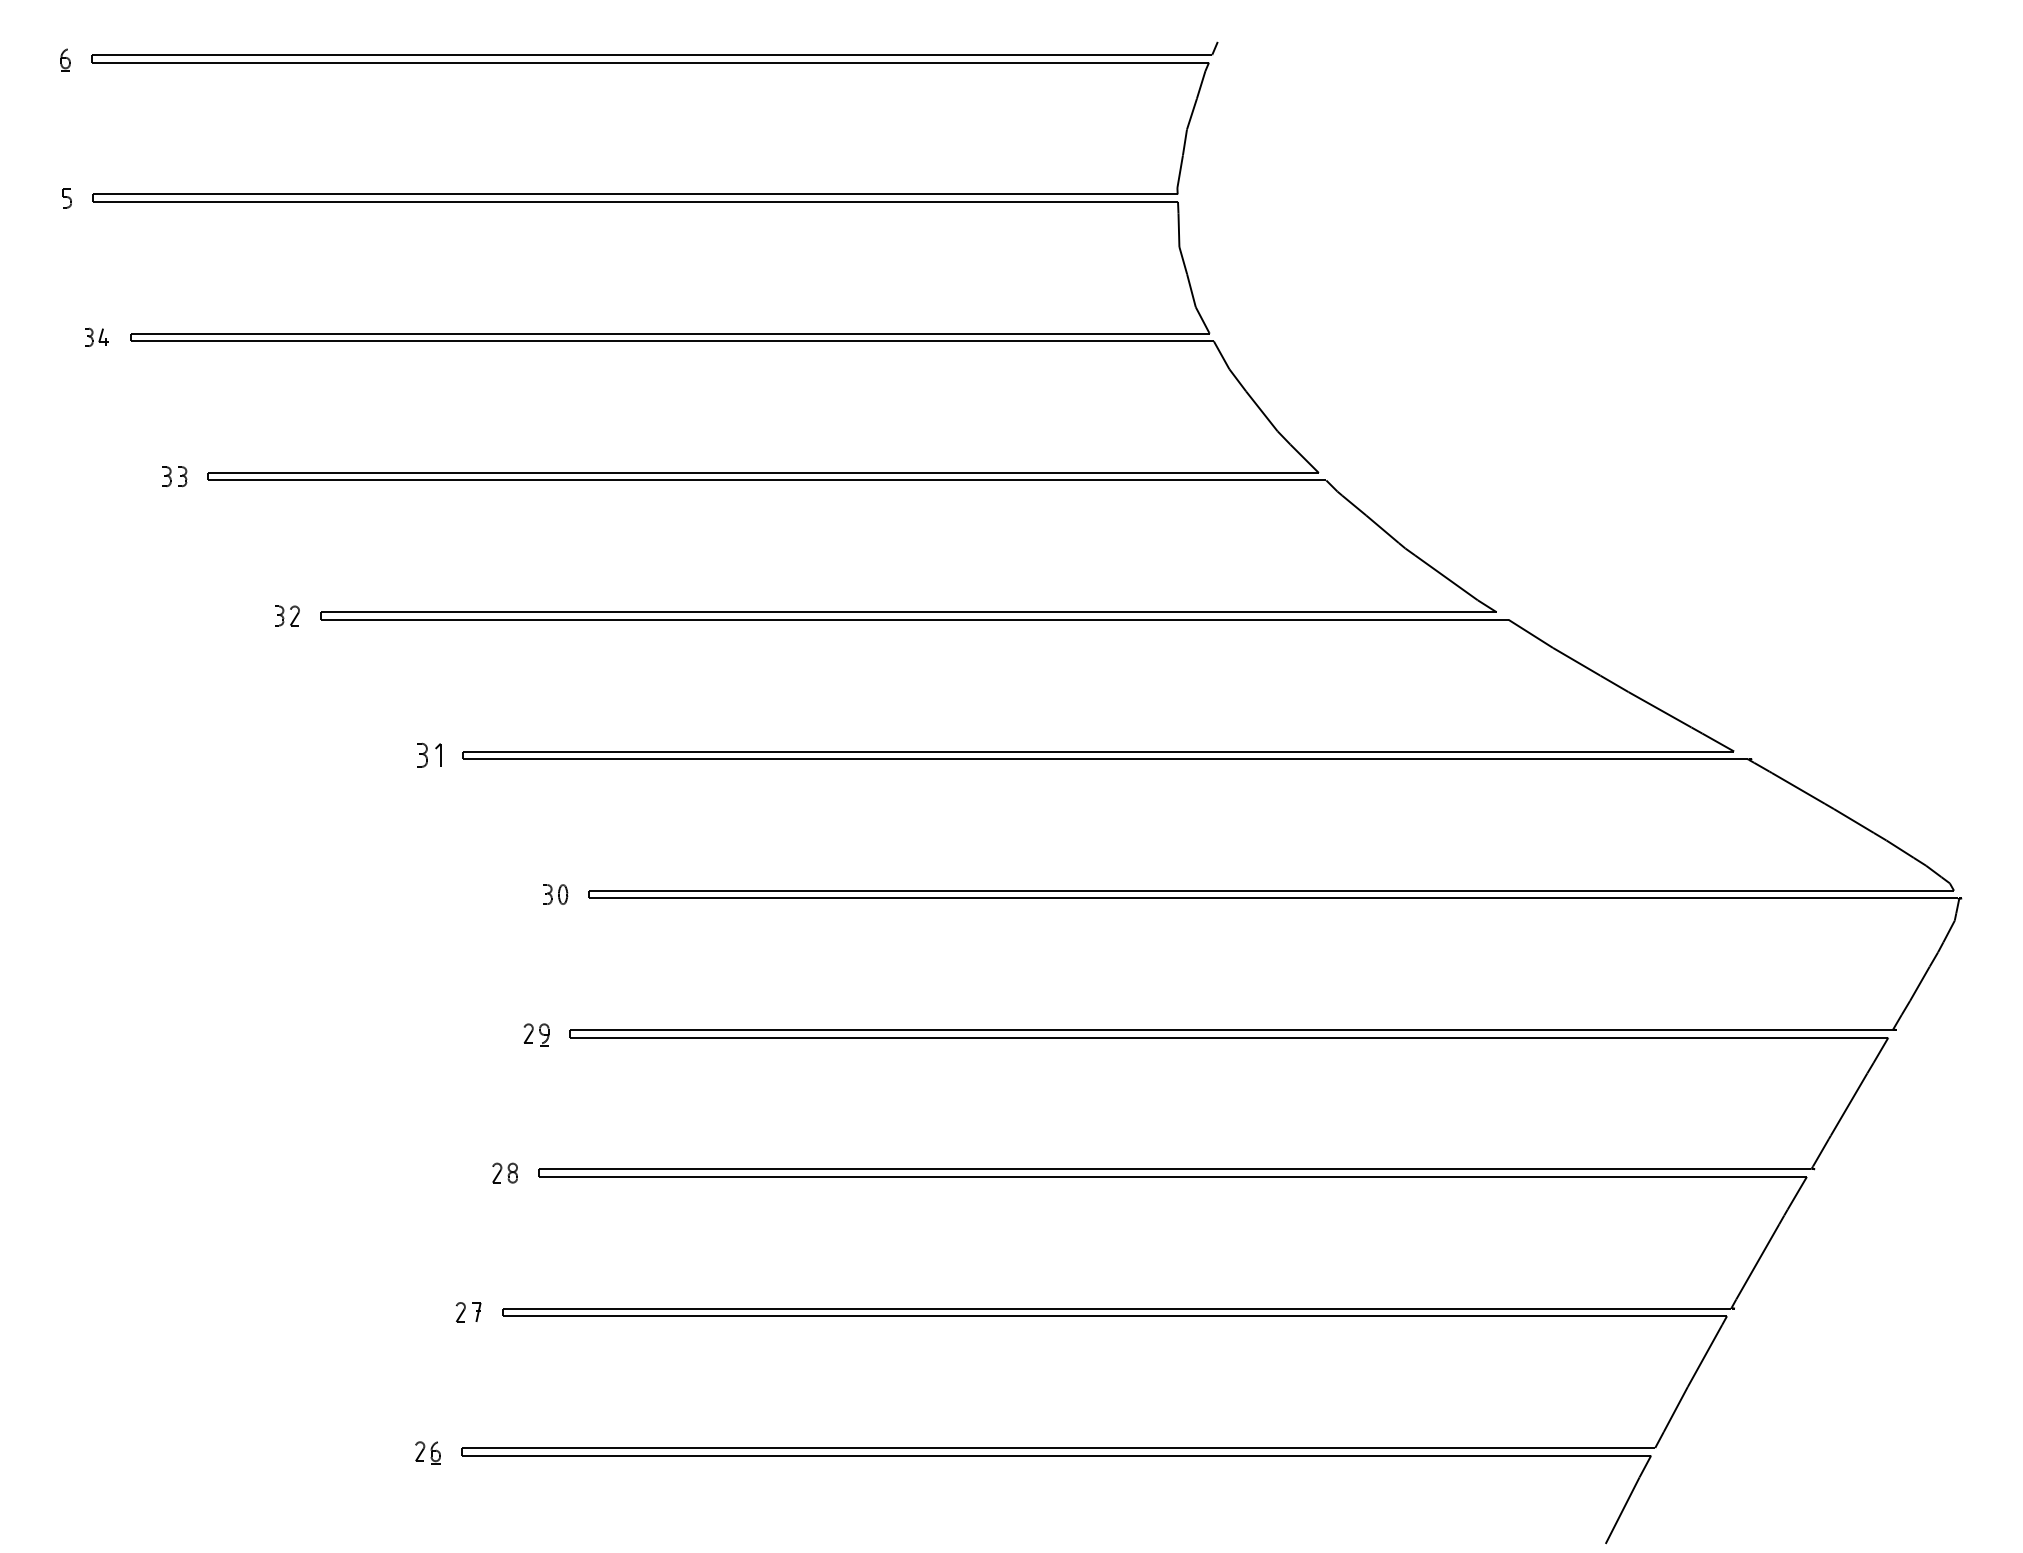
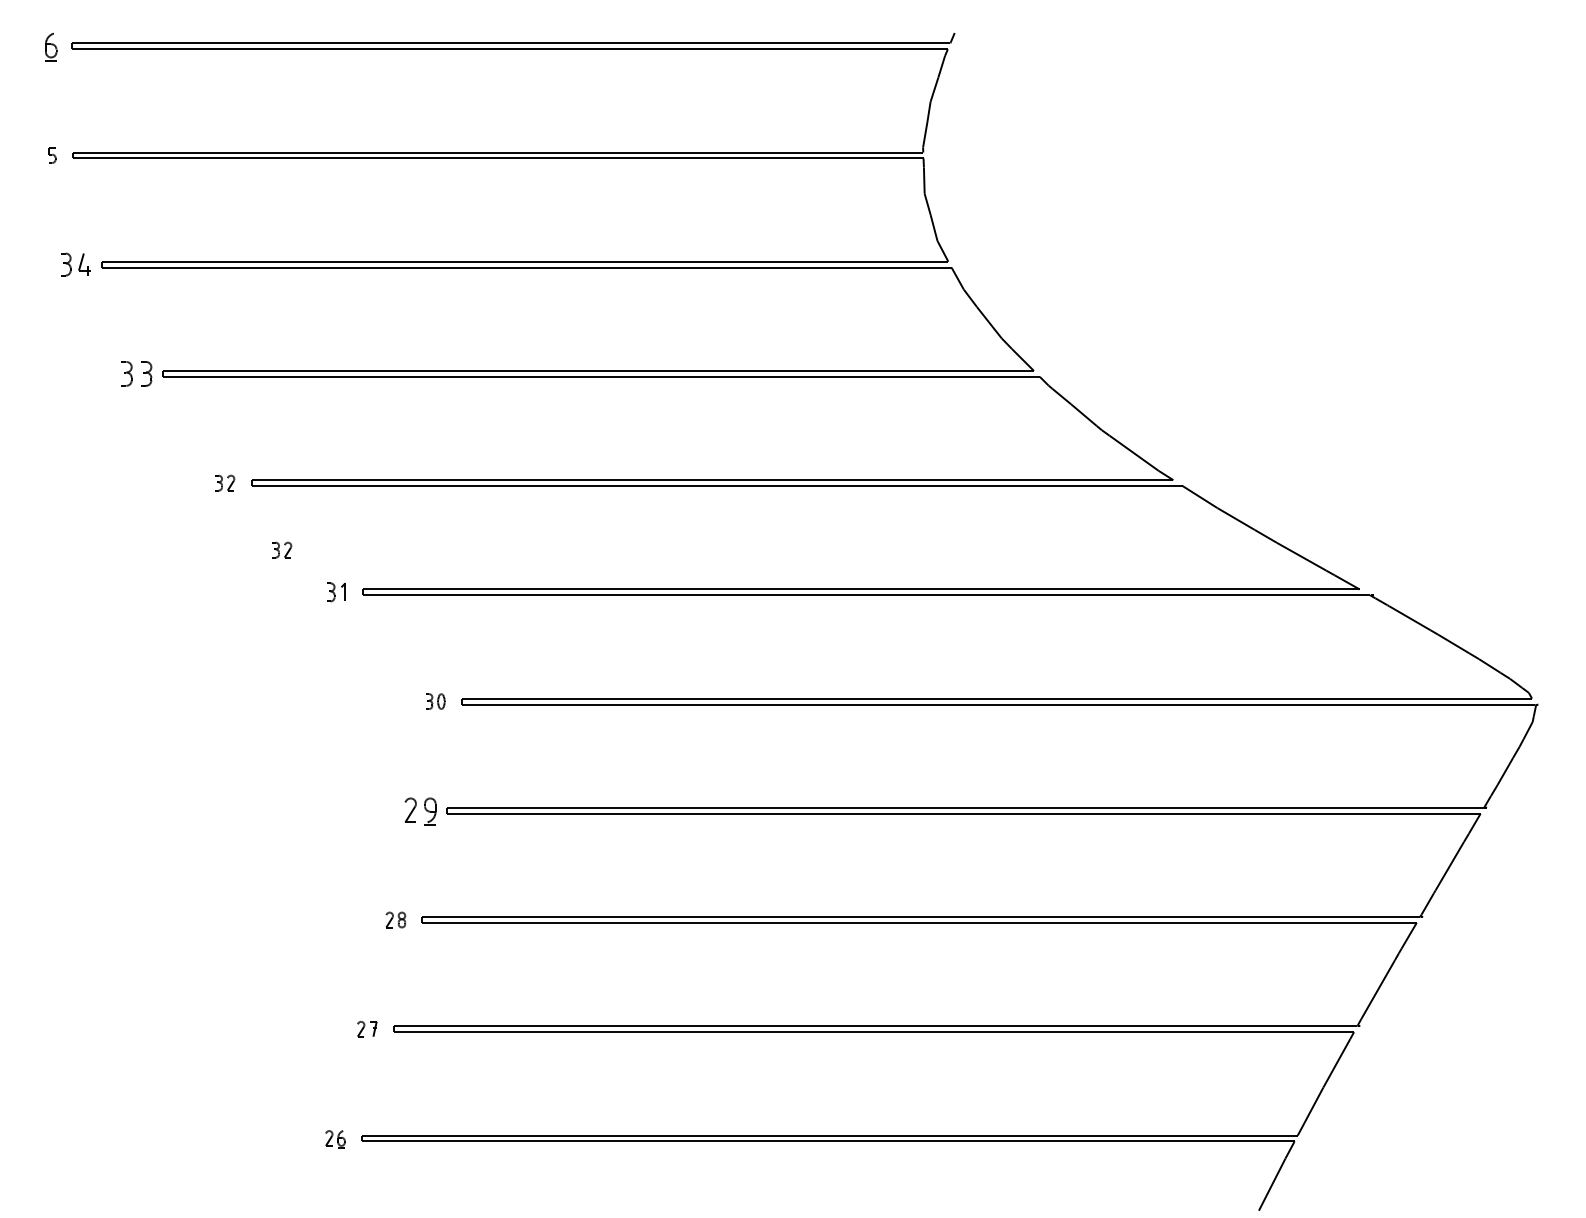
part: (65, 60) -> (51, 47), size x1.6
part: (96, 337) -> (75, 264), size x1.6
part: (174, 476) -> (136, 373), size x1.6
part: (360, 700) -> (282, 549), added
part: (536, 1034) -> (420, 811), size x1.6

